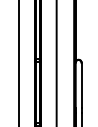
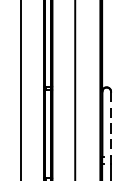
line: (81, 85) -> (110, 124), solid -> dashed

